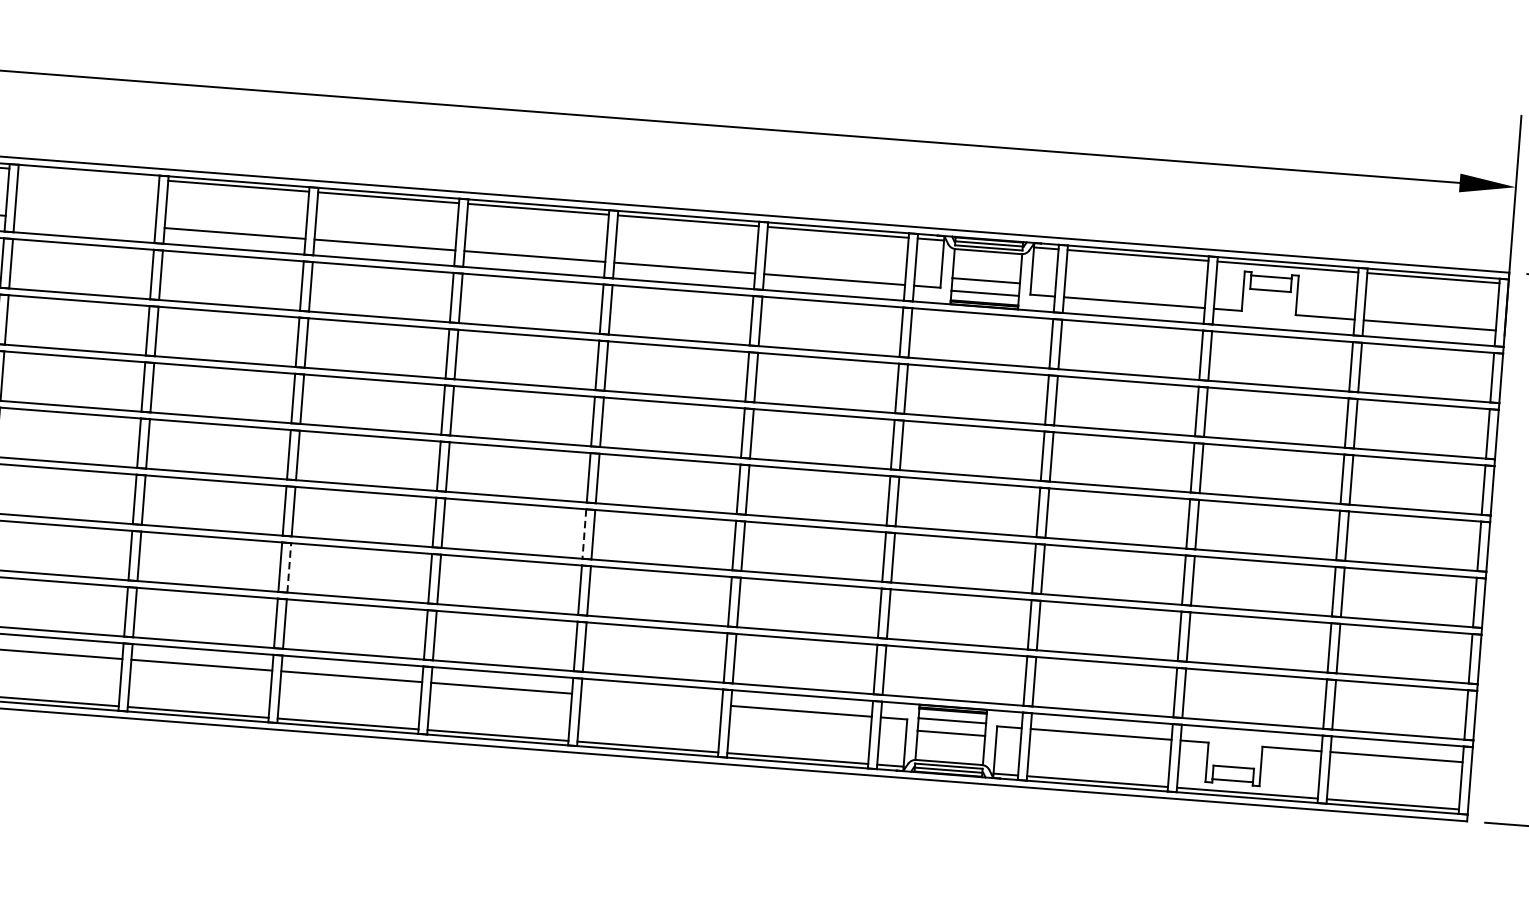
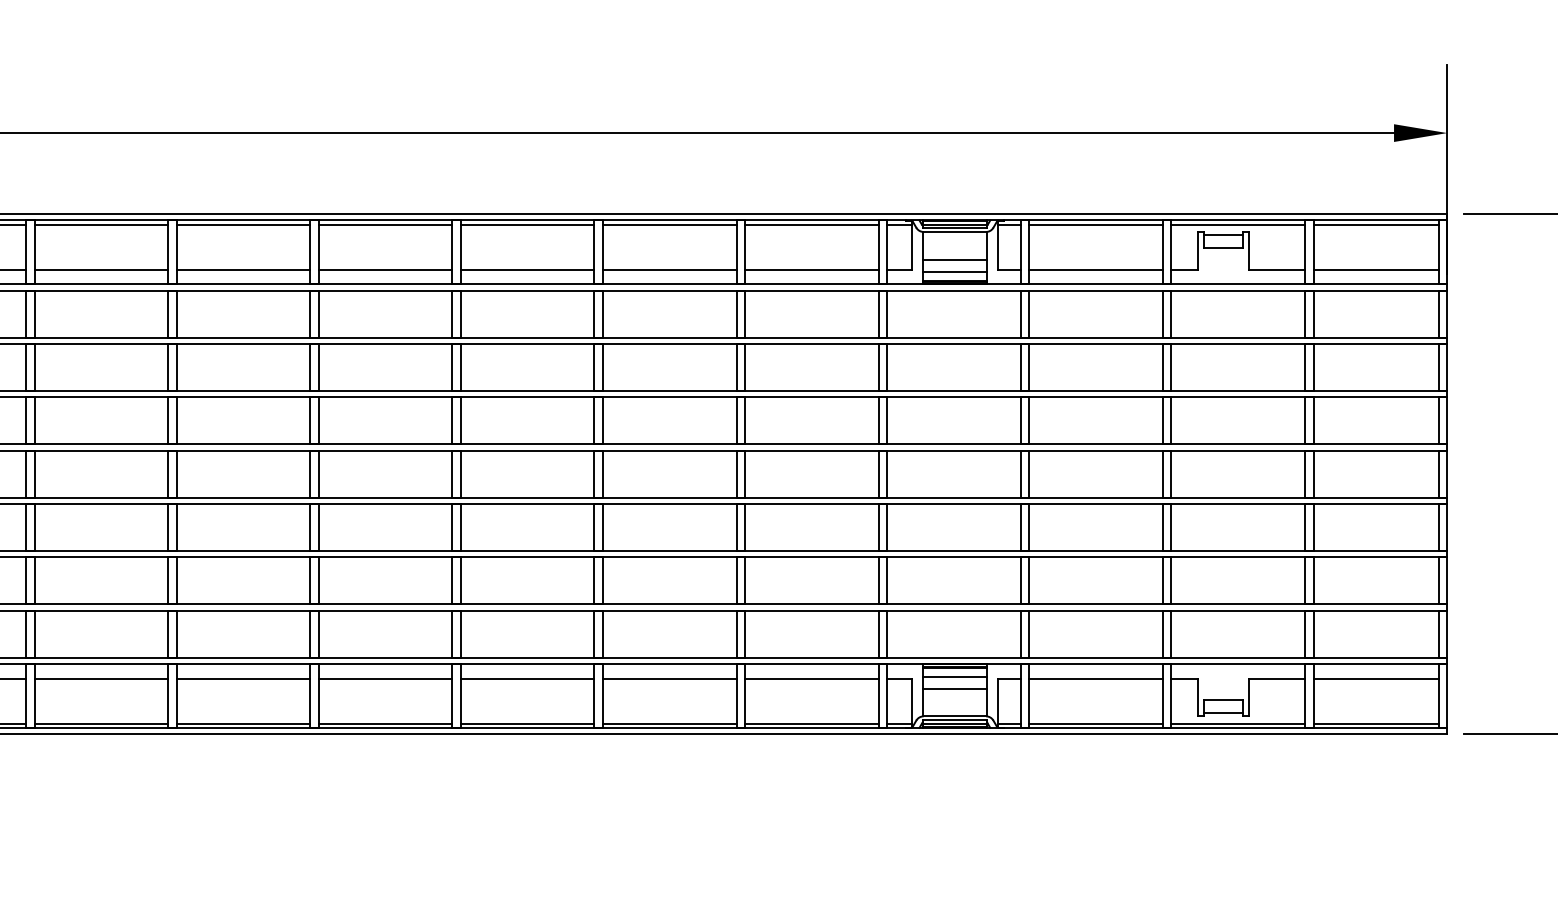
line: (88, 174) -> (101, 224), added
line: (85, 221) -> (101, 269), added
line: (584, 534) -> (594, 527), dashed -> solid
line: (288, 567) -> (318, 580), dashed -> solid
line: (651, 699) -> (669, 678), added

